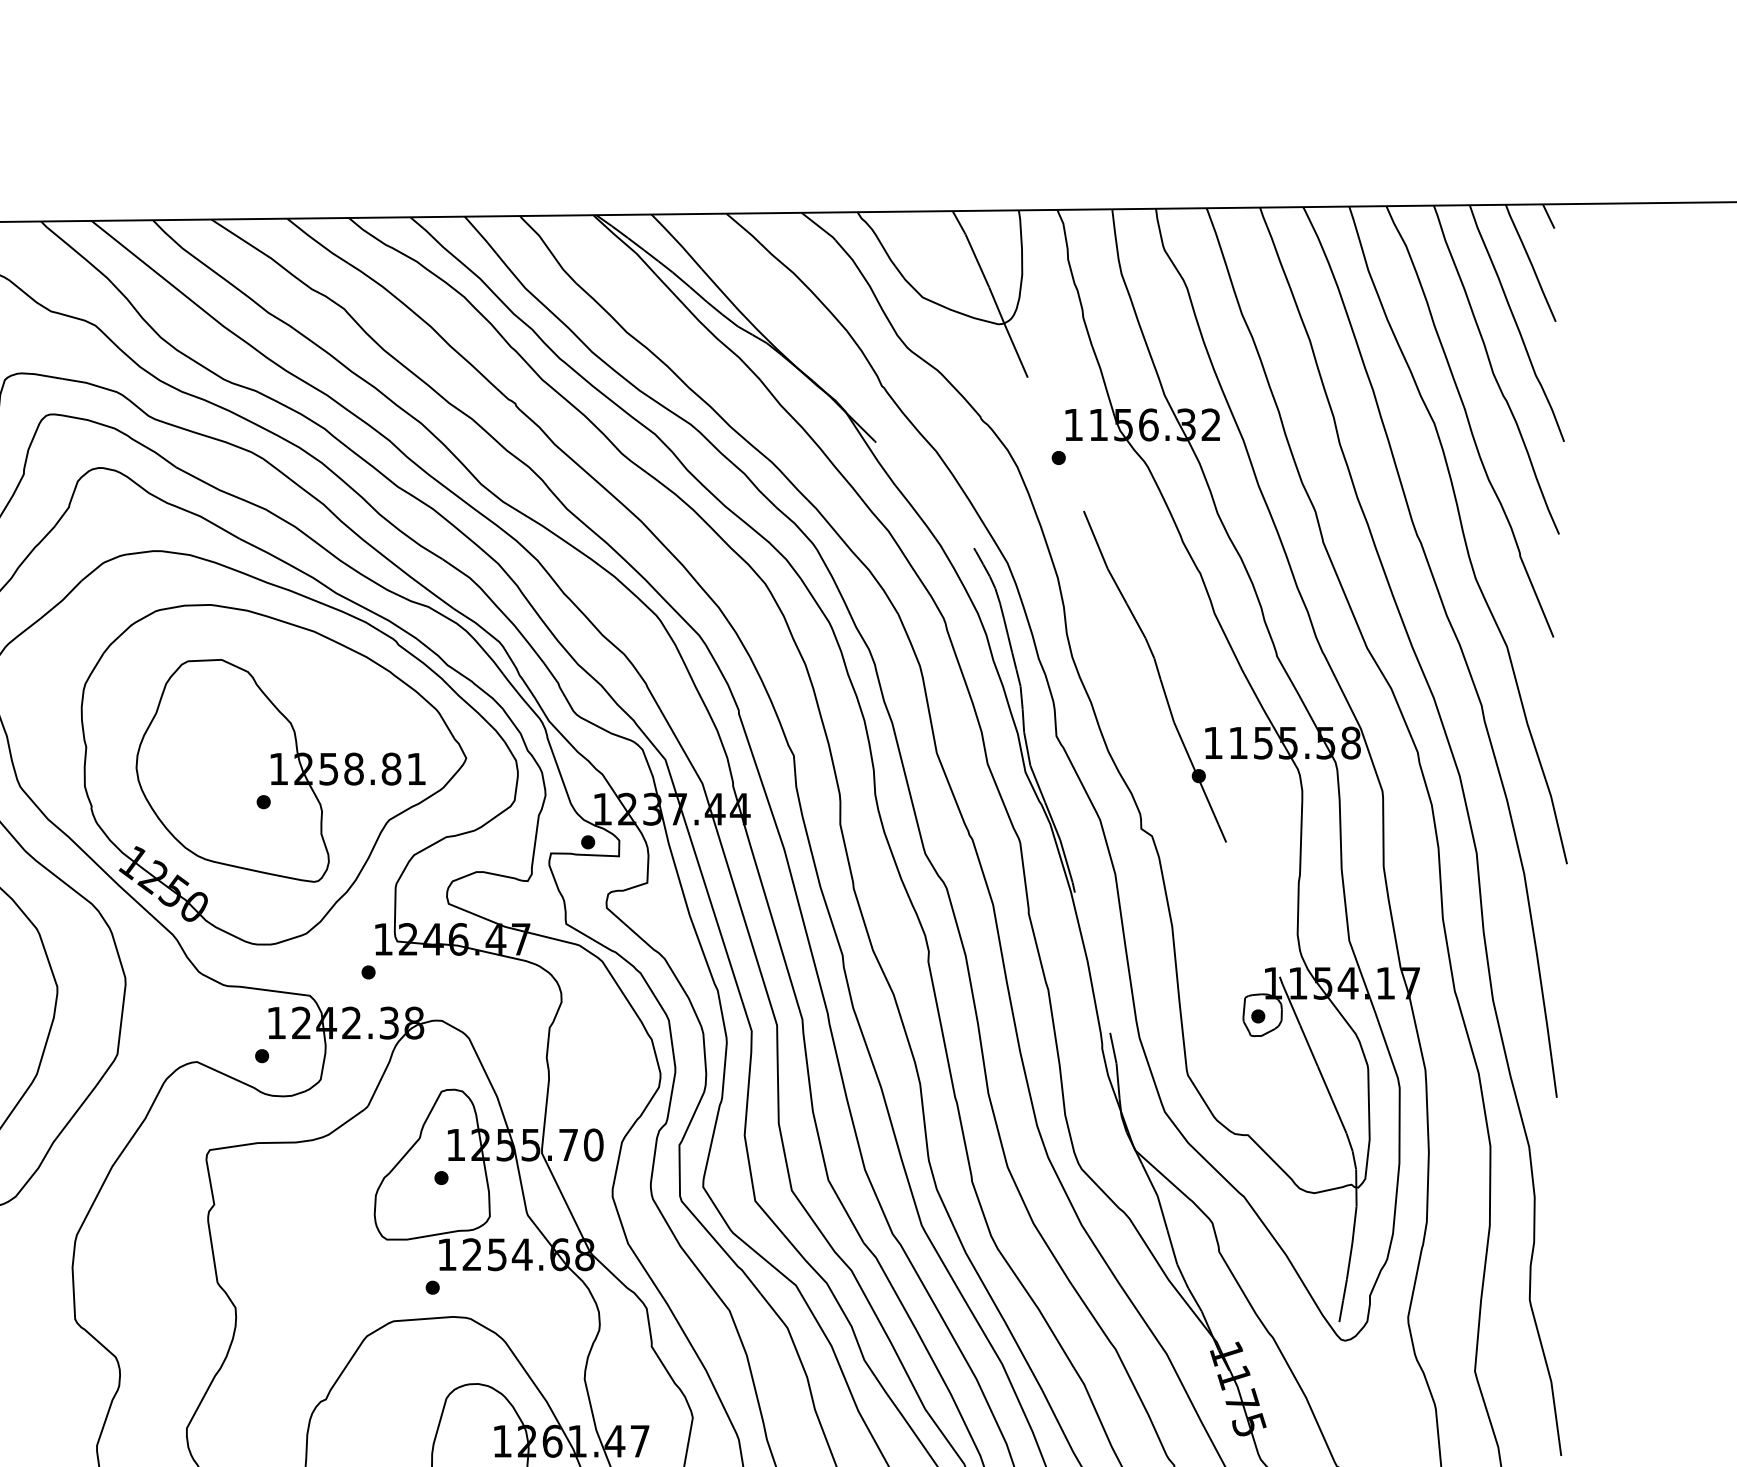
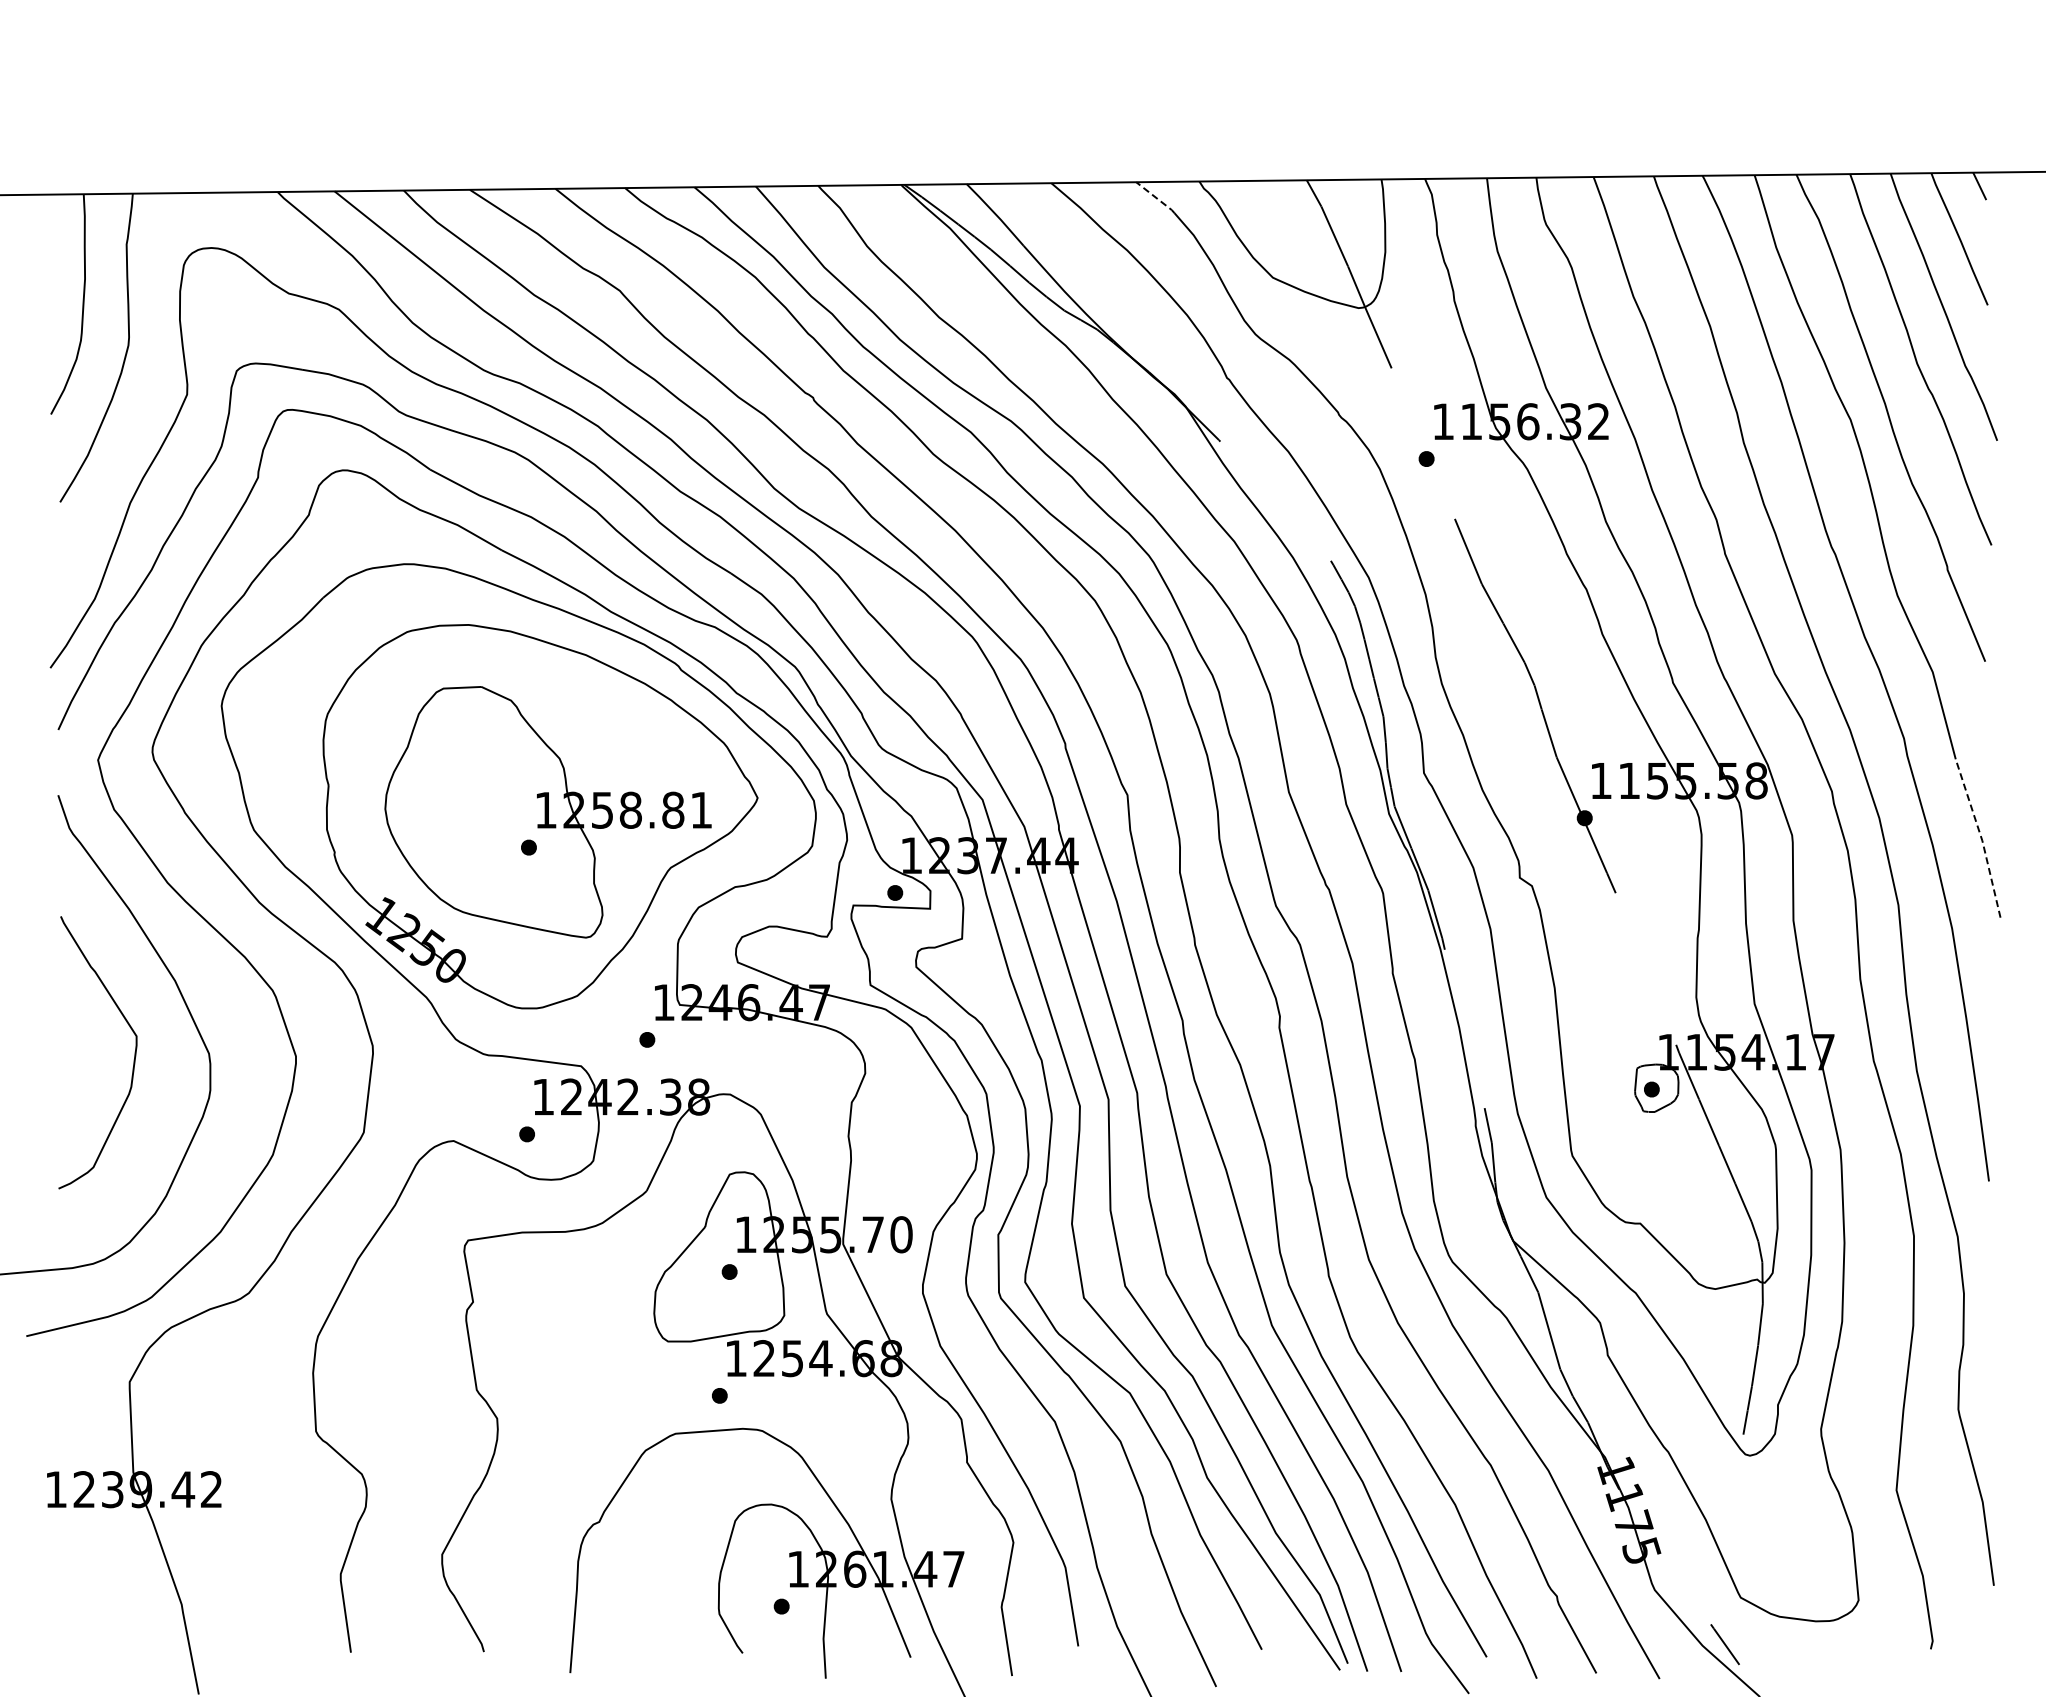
line: (819, 226) -> (1156, 197), solid -> dashed
line: (1550, 794) -> (1981, 838), solid -> dashed

